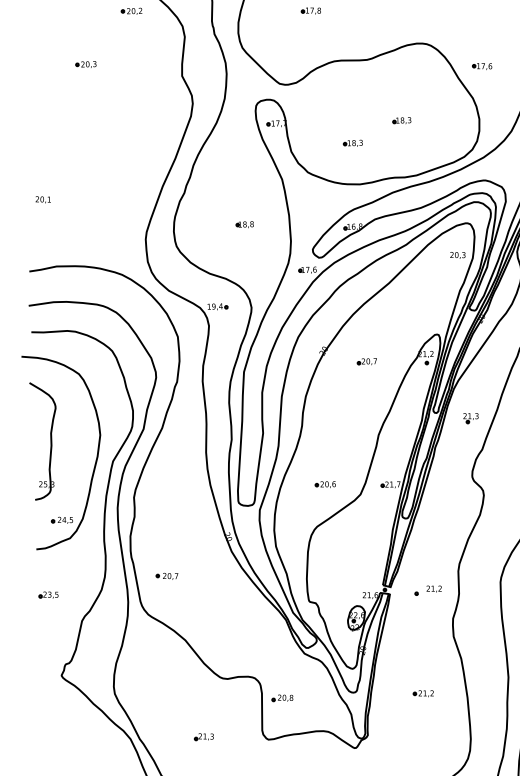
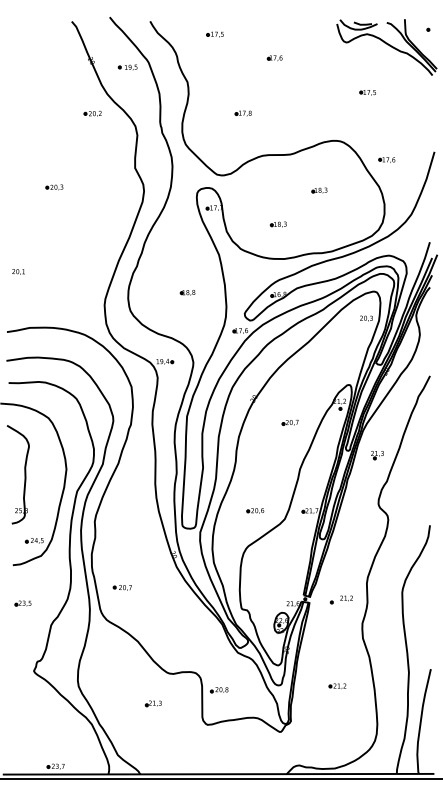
part: (86, 64) -> (54, 187), moved
part: (401, 120) -> (319, 190), moved
part: (366, 361) -> (289, 422), moved
part: (202, 736) -> (152, 703), moved

